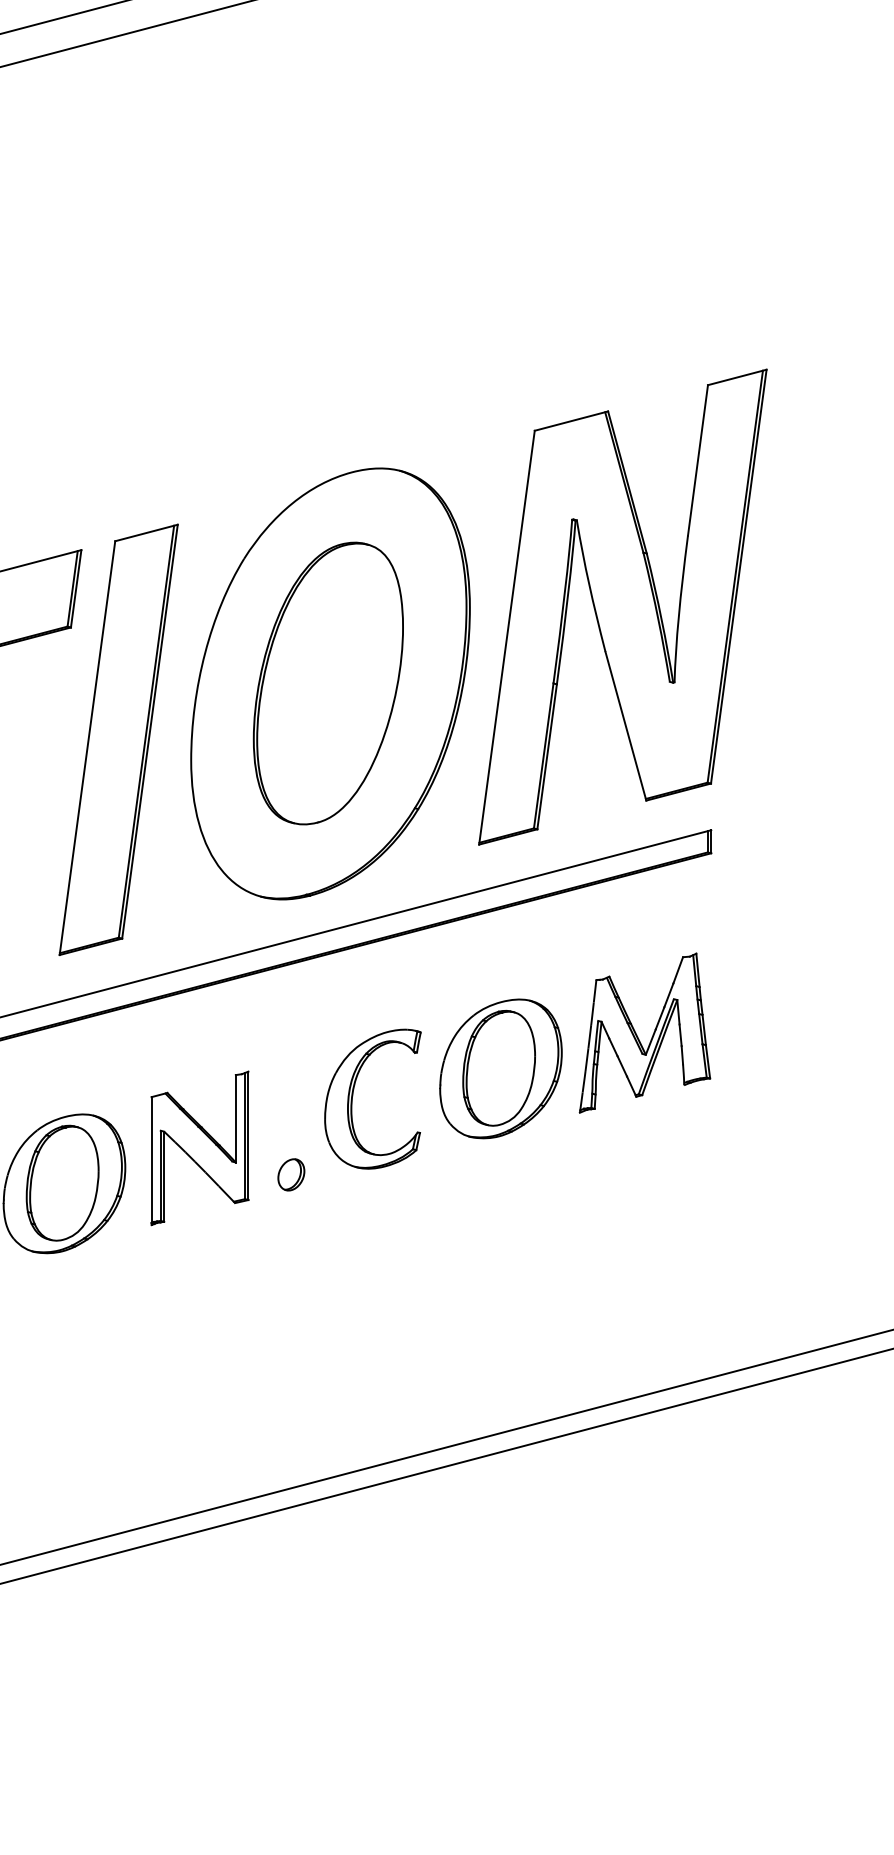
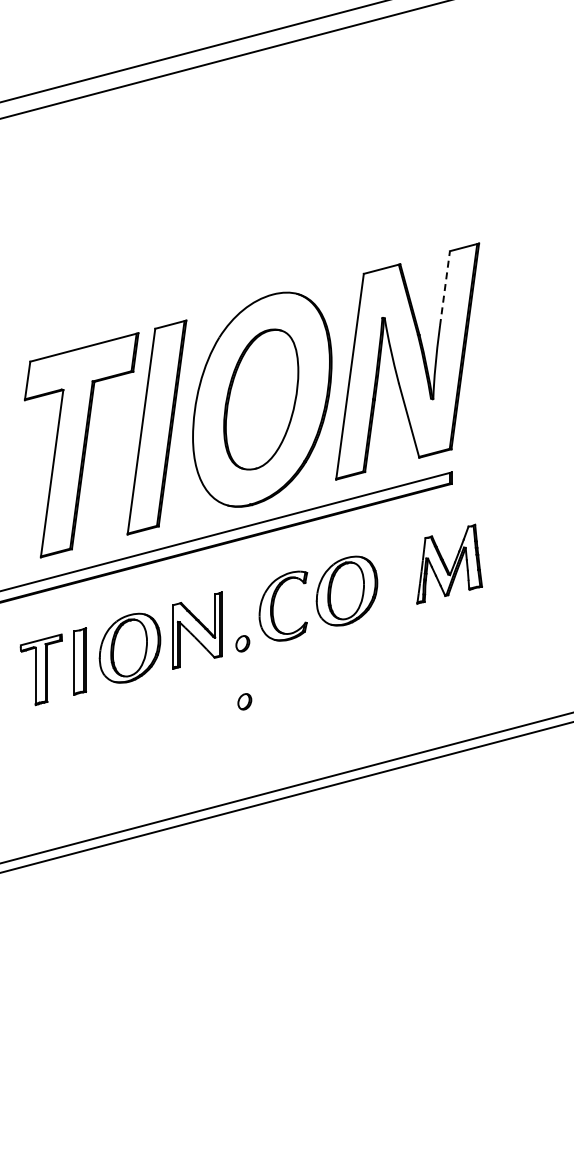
line: (697, 460) -> (444, 288), solid -> dashed
part: (644, 1031) -> (449, 563), moved
part: (294, 1290) -> (244, 701), added

